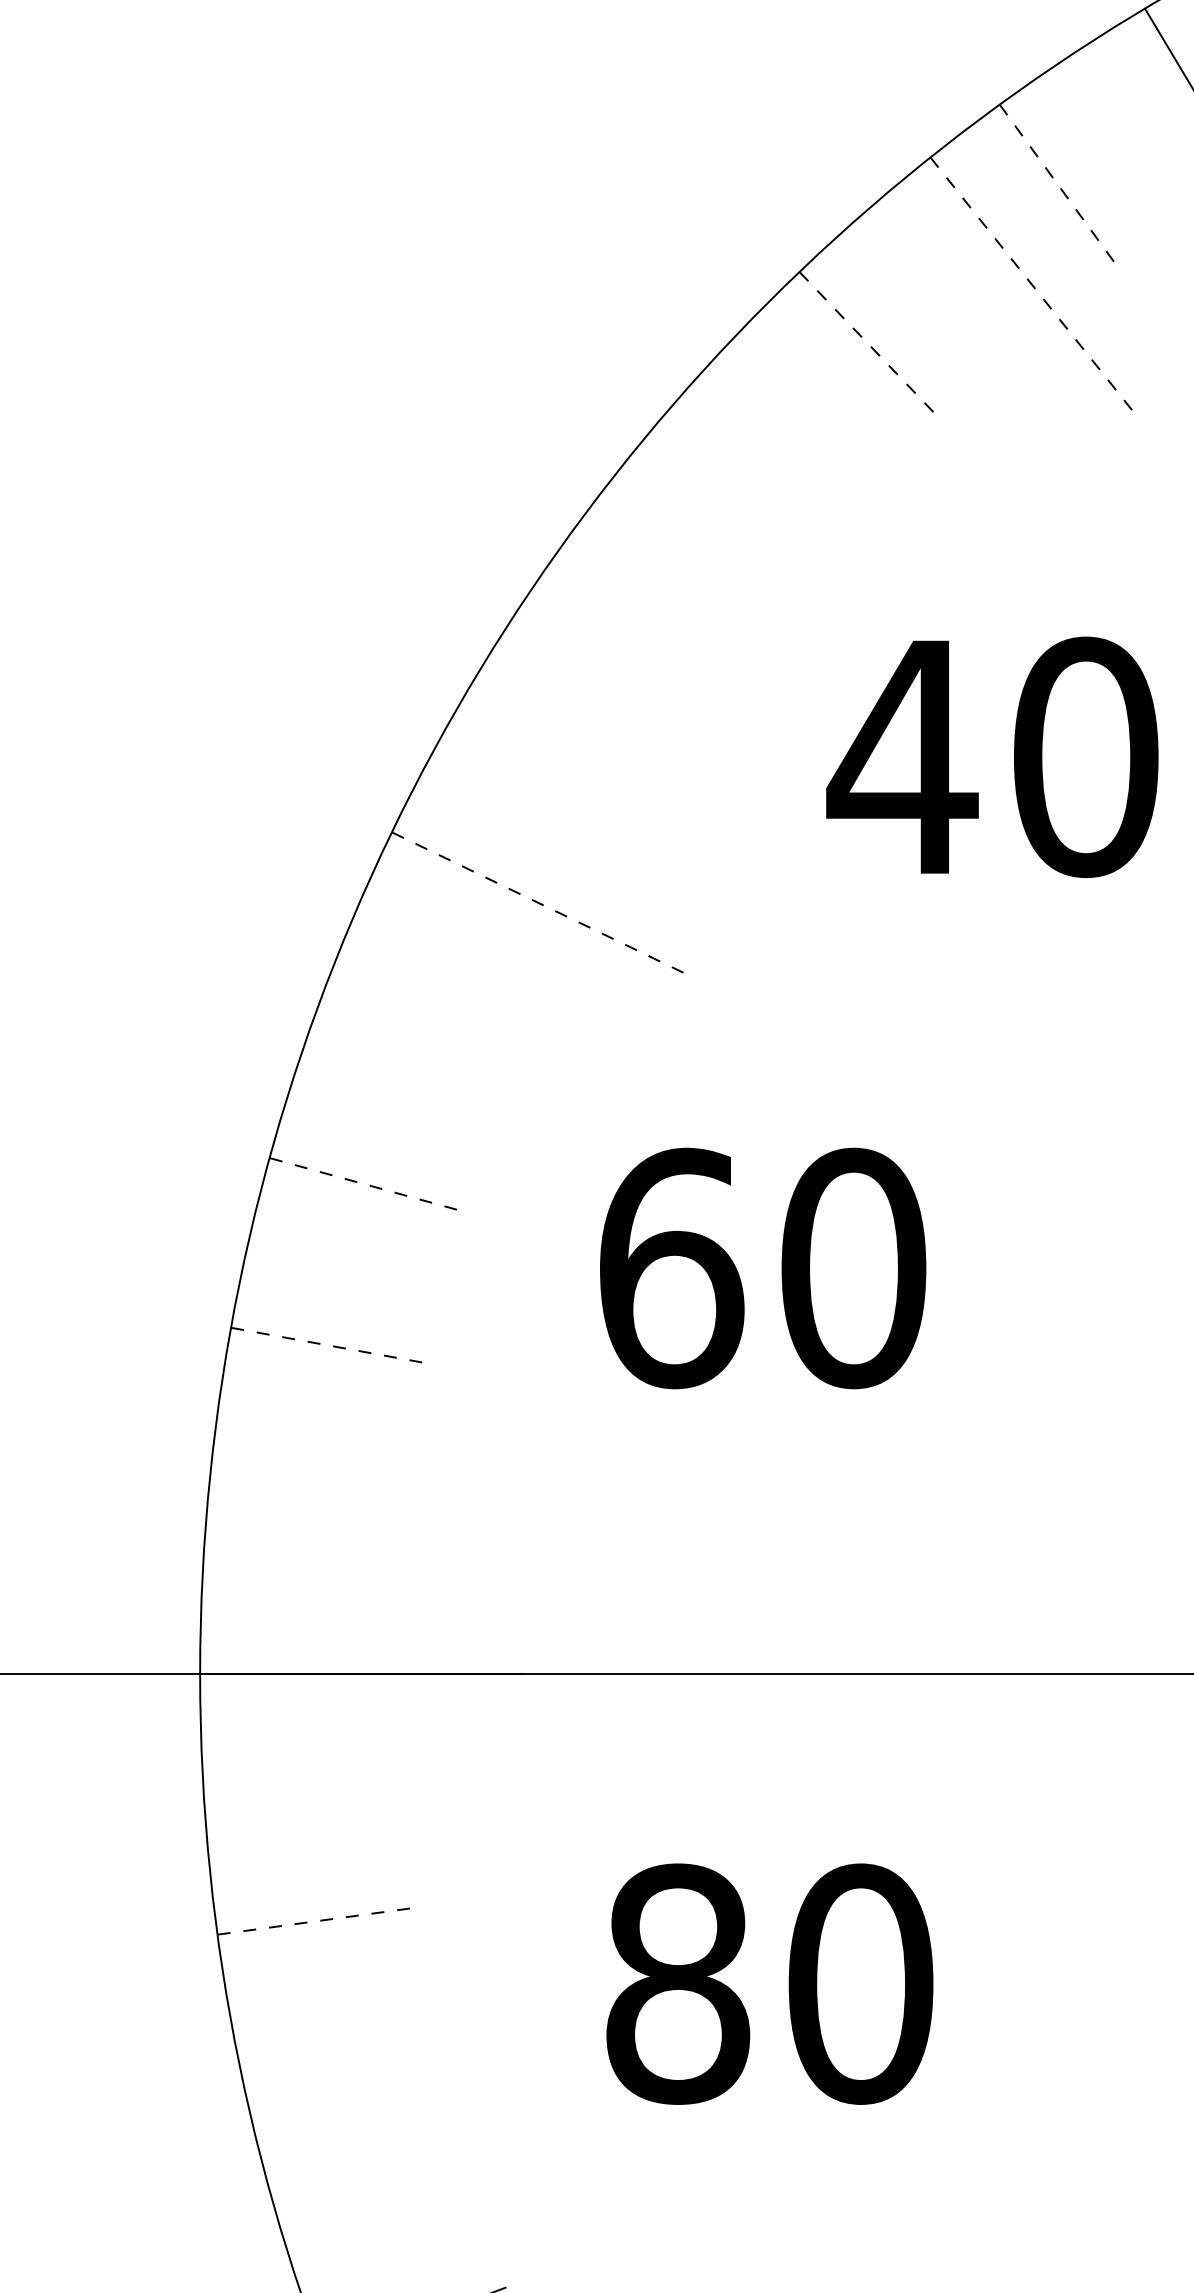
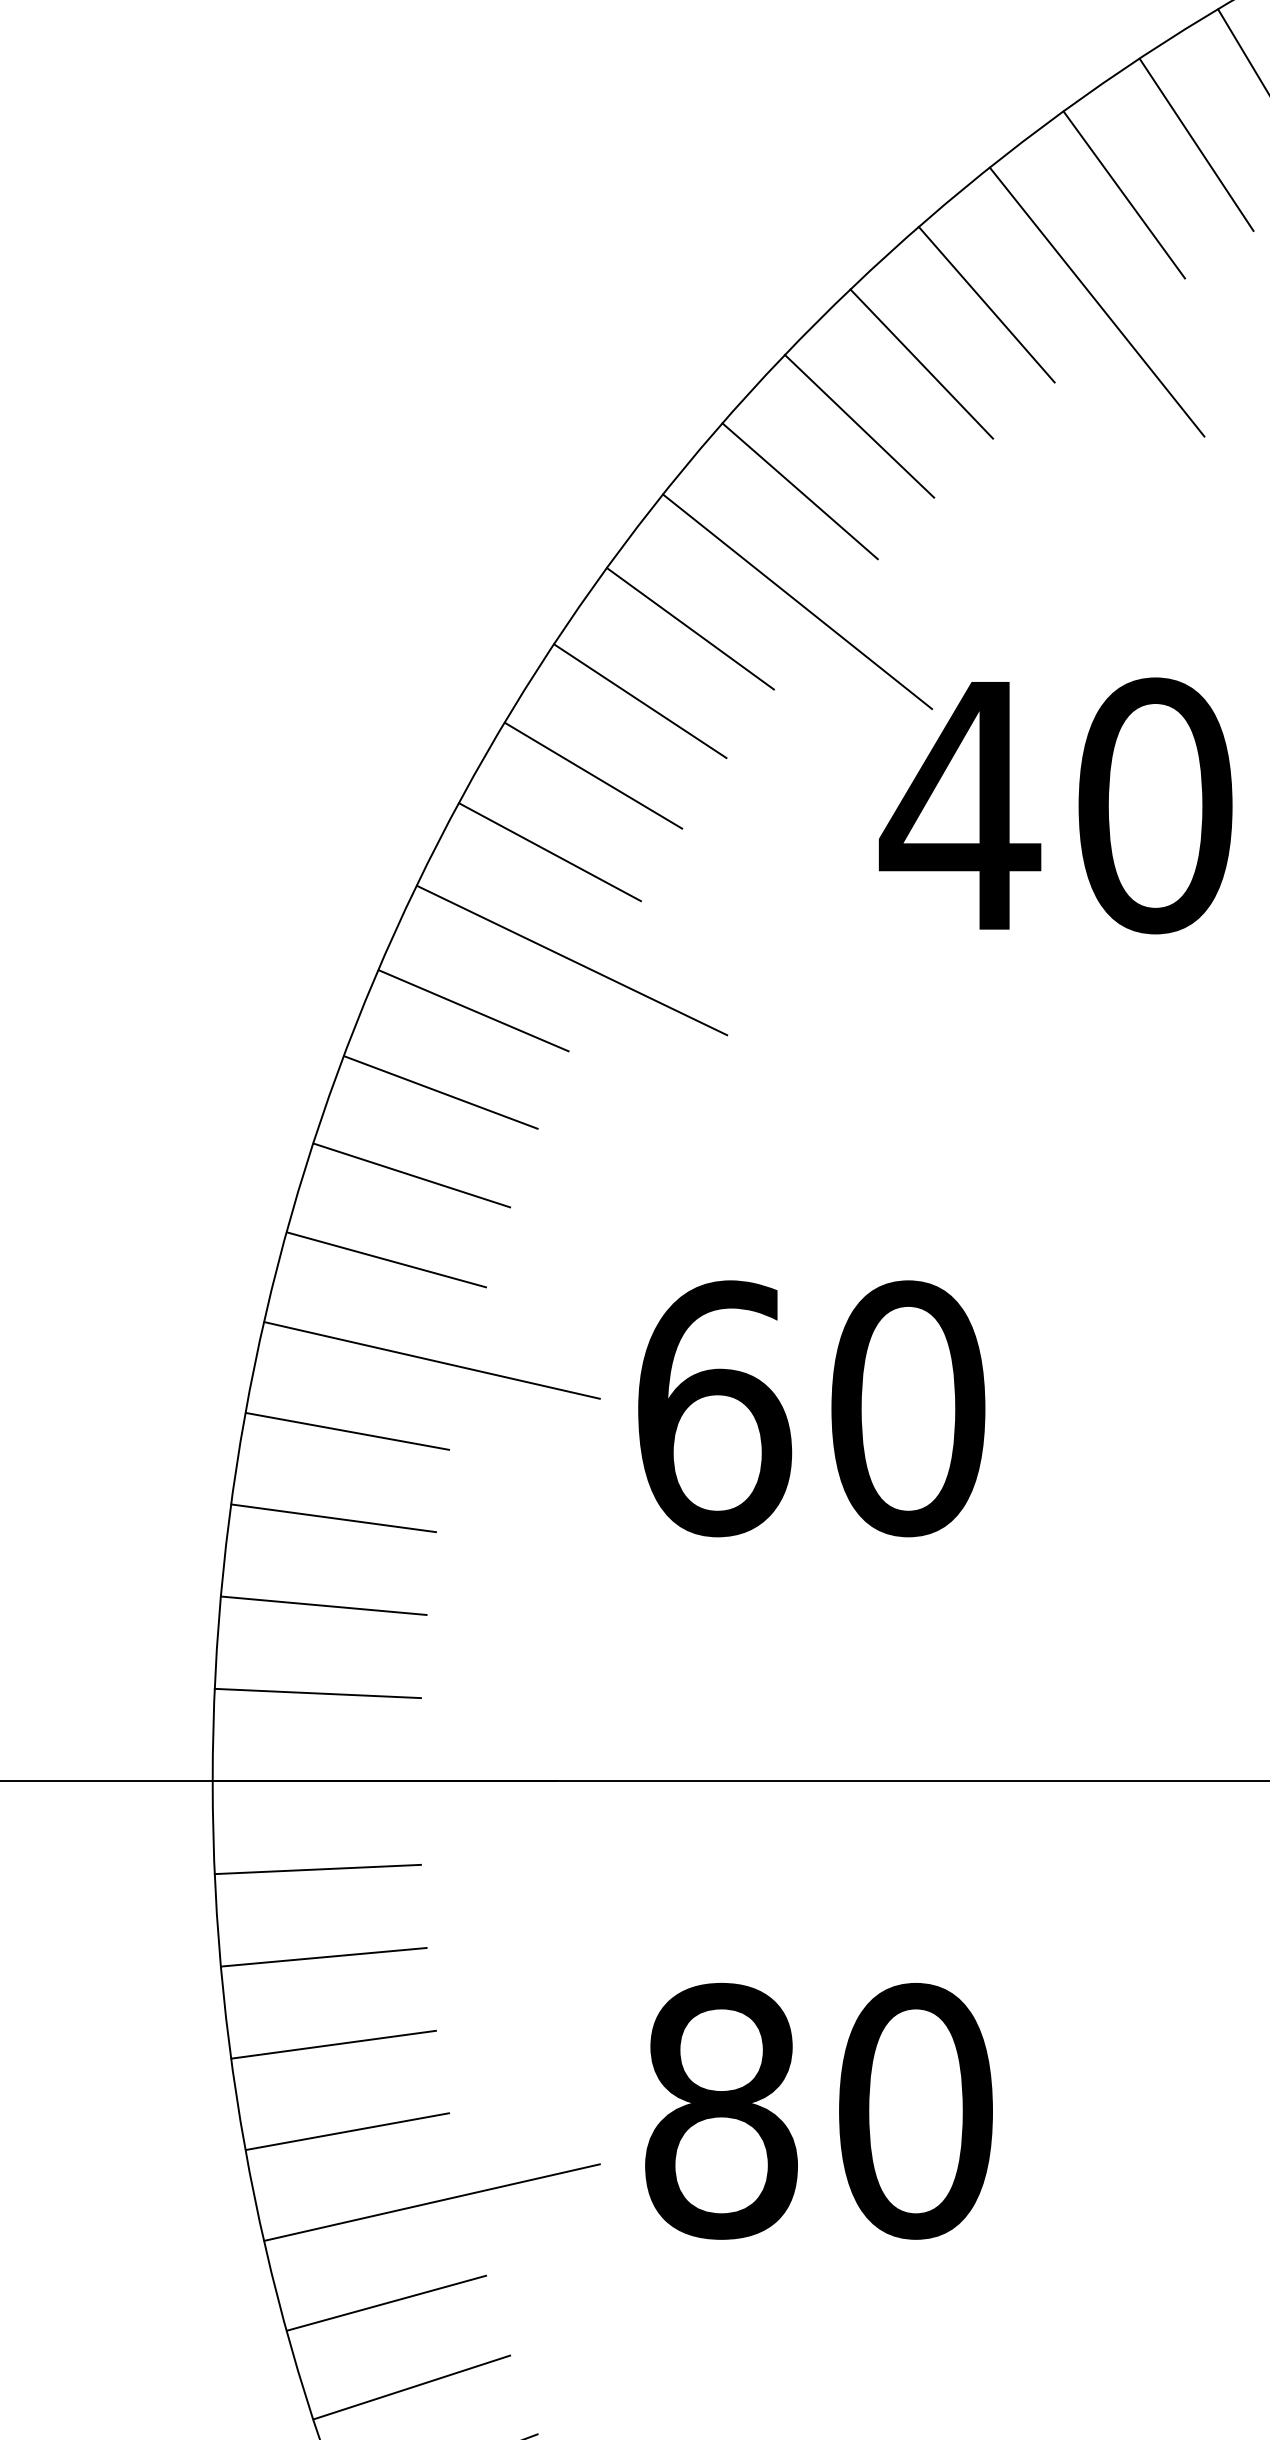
line: (1124, 135) -> (1196, 144), added
line: (1057, 183) -> (1124, 195), dashed -> solid
line: (1031, 284) -> (1097, 302), dashed -> solid
line: (927, 286) -> (986, 304), added
line: (867, 342) -> (922, 364), dashed -> solid
line: (807, 399) -> (859, 425), added
line: (751, 461) -> (799, 491), added
line: (749, 565) -> (797, 601), added
line: (649, 590) -> (690, 628), added
line: (602, 659) -> (640, 701), added
line: (557, 728) -> (593, 775), added
line: (516, 801) -> (549, 852), added
line: (538, 902) -> (572, 960), dashed -> solid
line: (445, 949) -> (473, 1010), added
line: (414, 1026) -> (440, 1092), added
line: (386, 1104) -> (411, 1175), added
line: (364, 1183) -> (387, 1259), dashed -> solid
text: (762, 1268) -> (811, 1408), moved
line: (405, 1278) -> (431, 1360), added
line: (326, 1345) -> (347, 1431), dashed -> solid
line: (313, 1427) -> (333, 1518), added
line: (304, 1508) -> (323, 1605), added
line: (298, 1591) -> (317, 1693), added
line: (298, 1756) -> (317, 1869), added
line: (304, 1839) -> (323, 1957), added
line: (314, 1921) -> (334, 2044), dashed -> solid
line: (326, 2003) -> (347, 2131), added
line: (405, 2069) -> (431, 2202), added
line: (363, 2163) -> (386, 2302), added
line: (386, 2243) -> (411, 2387), added

